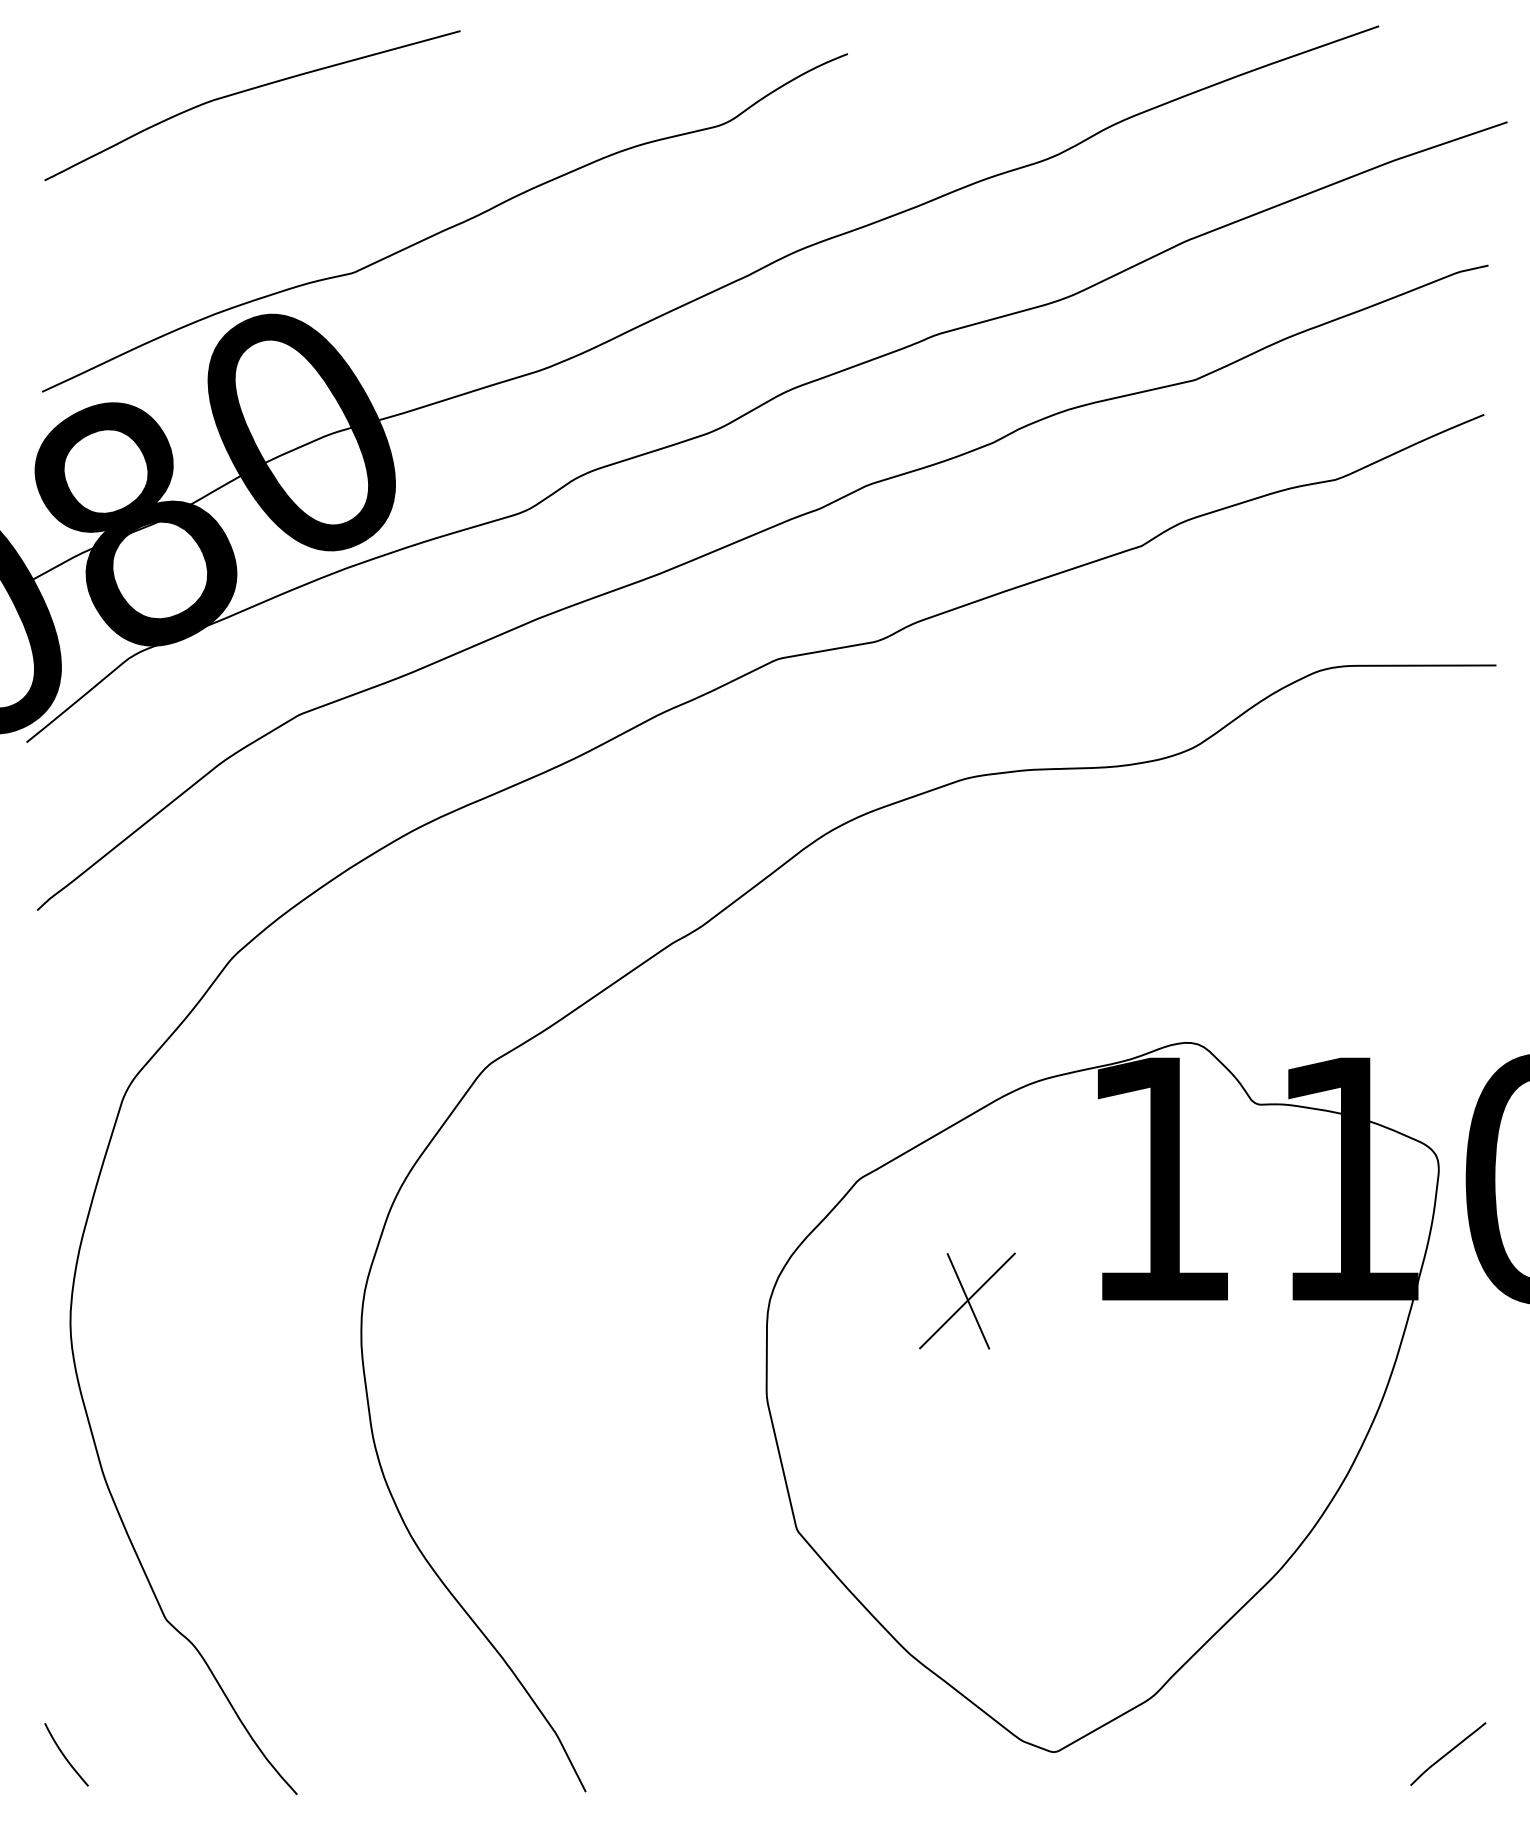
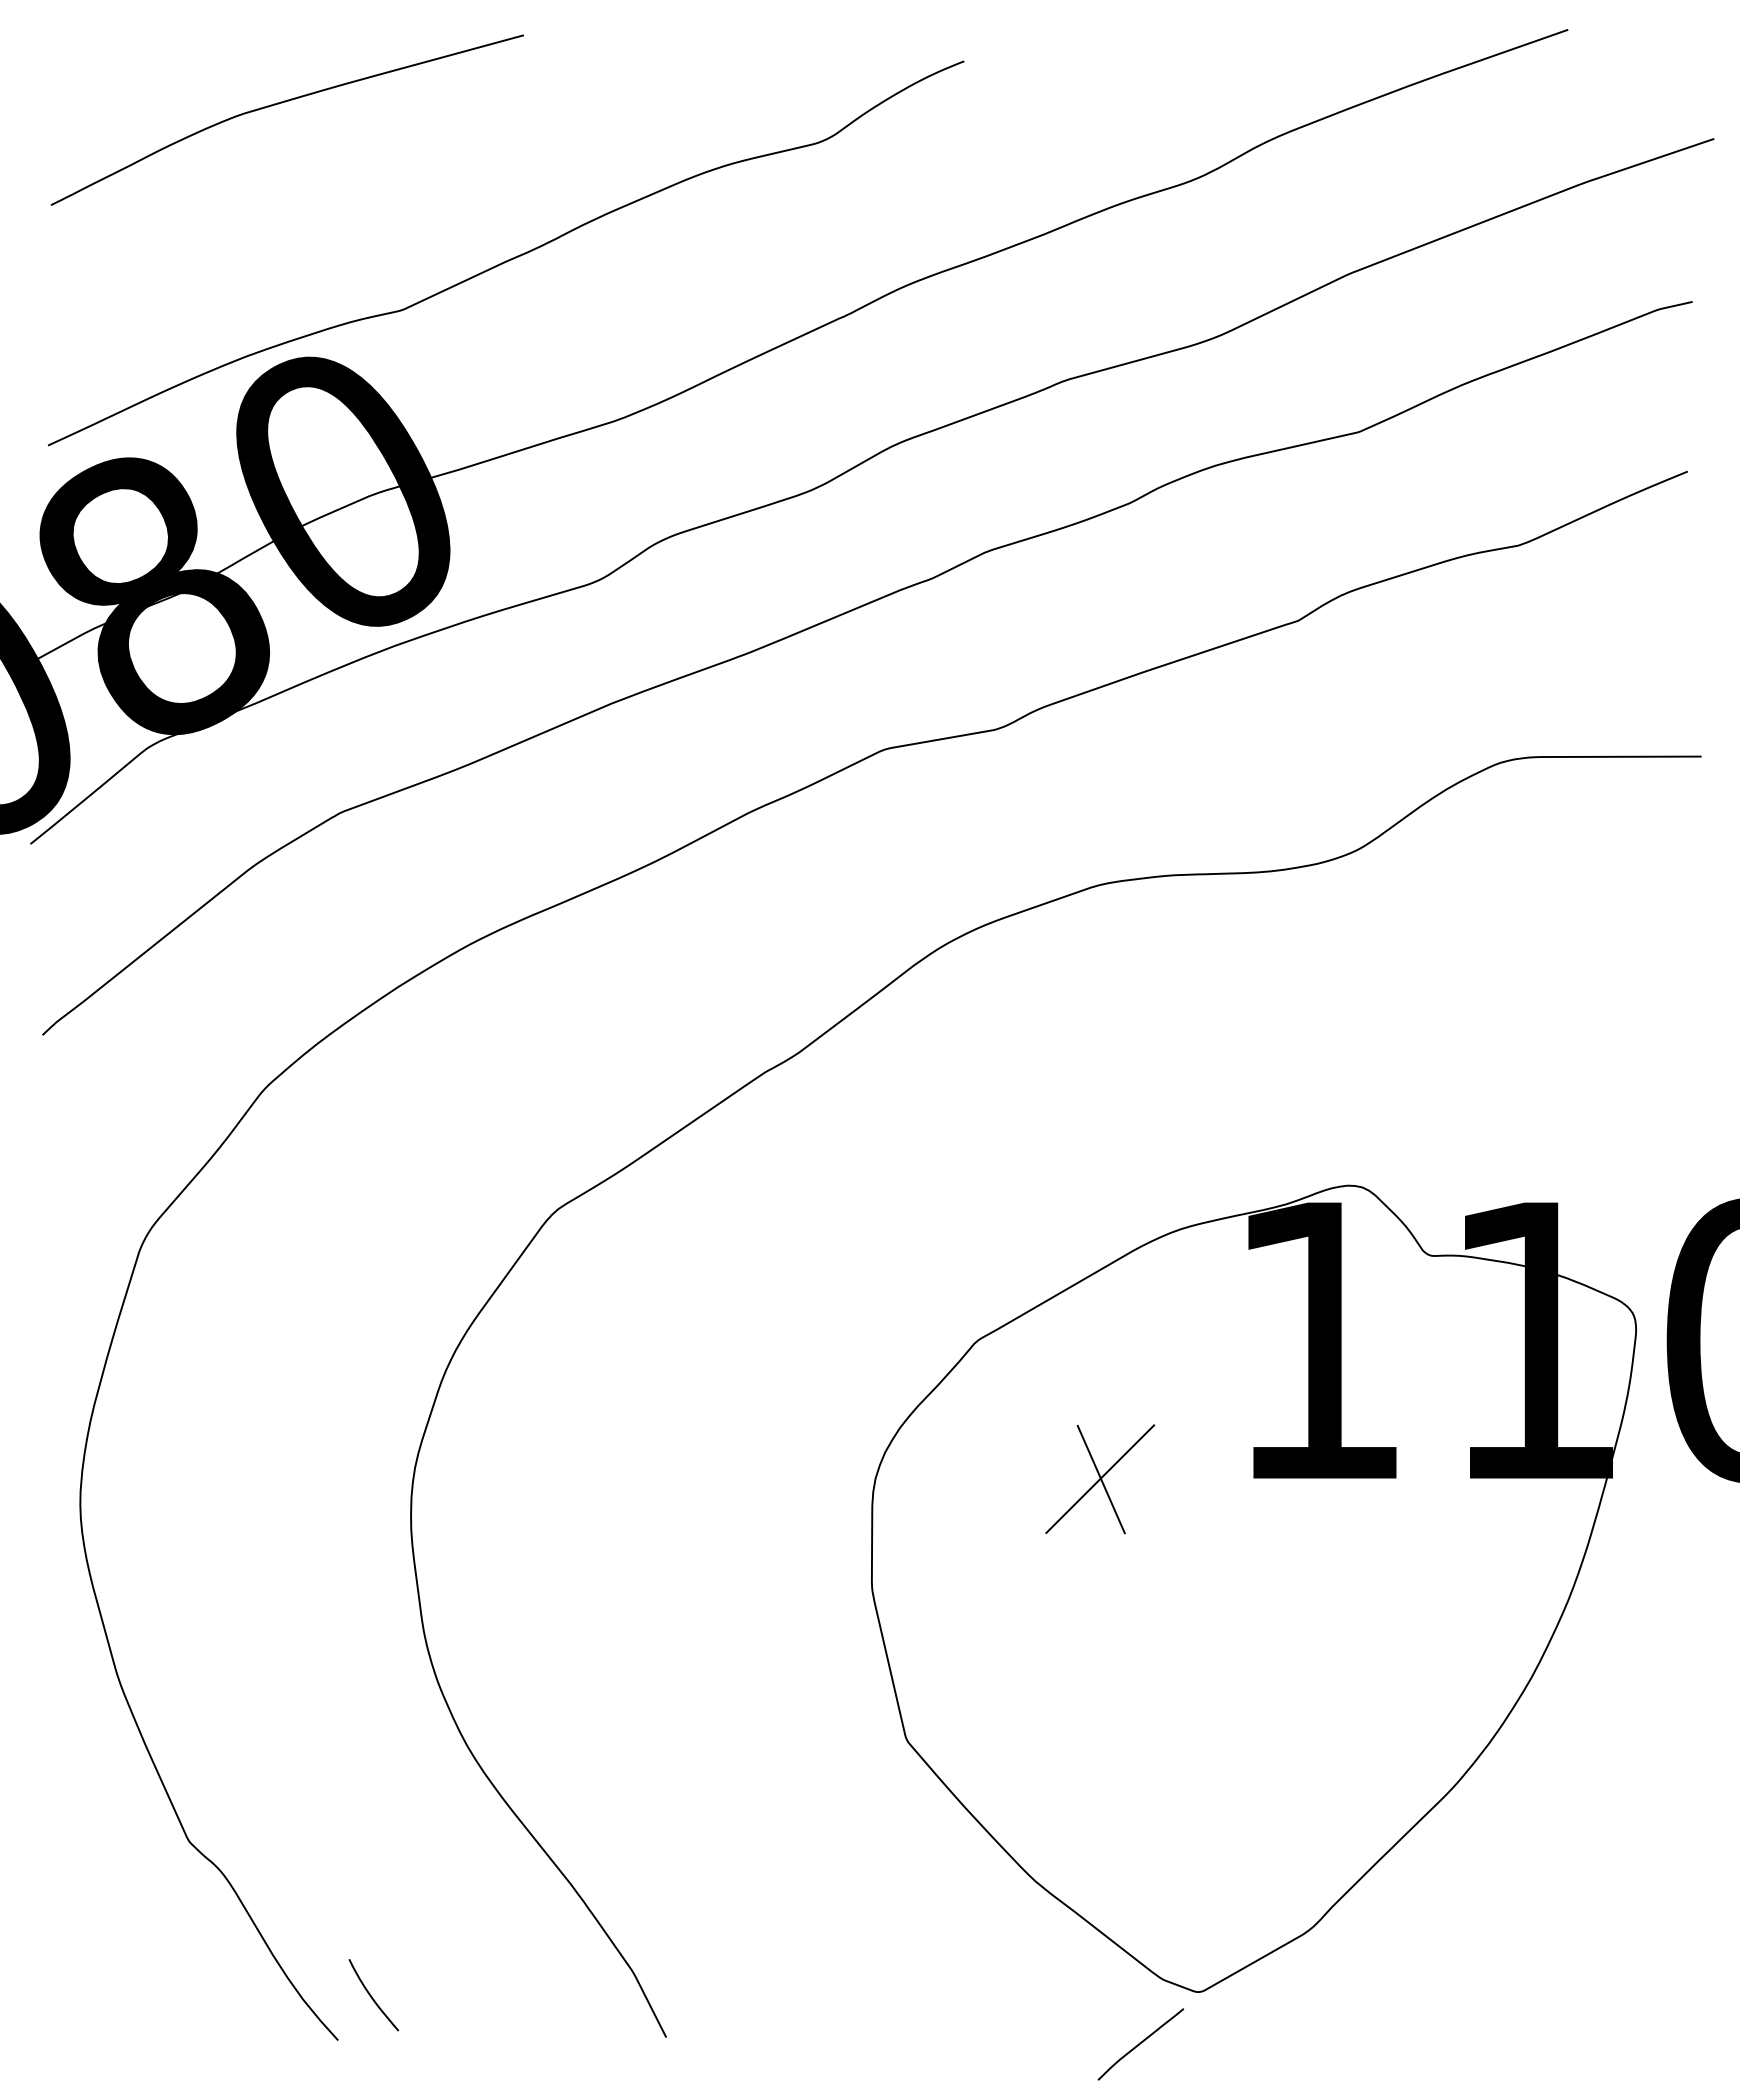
curve: (1448, 1753) -> (1141, 2043), moved
curve: (64, 1754) -> (371, 1994), moved

